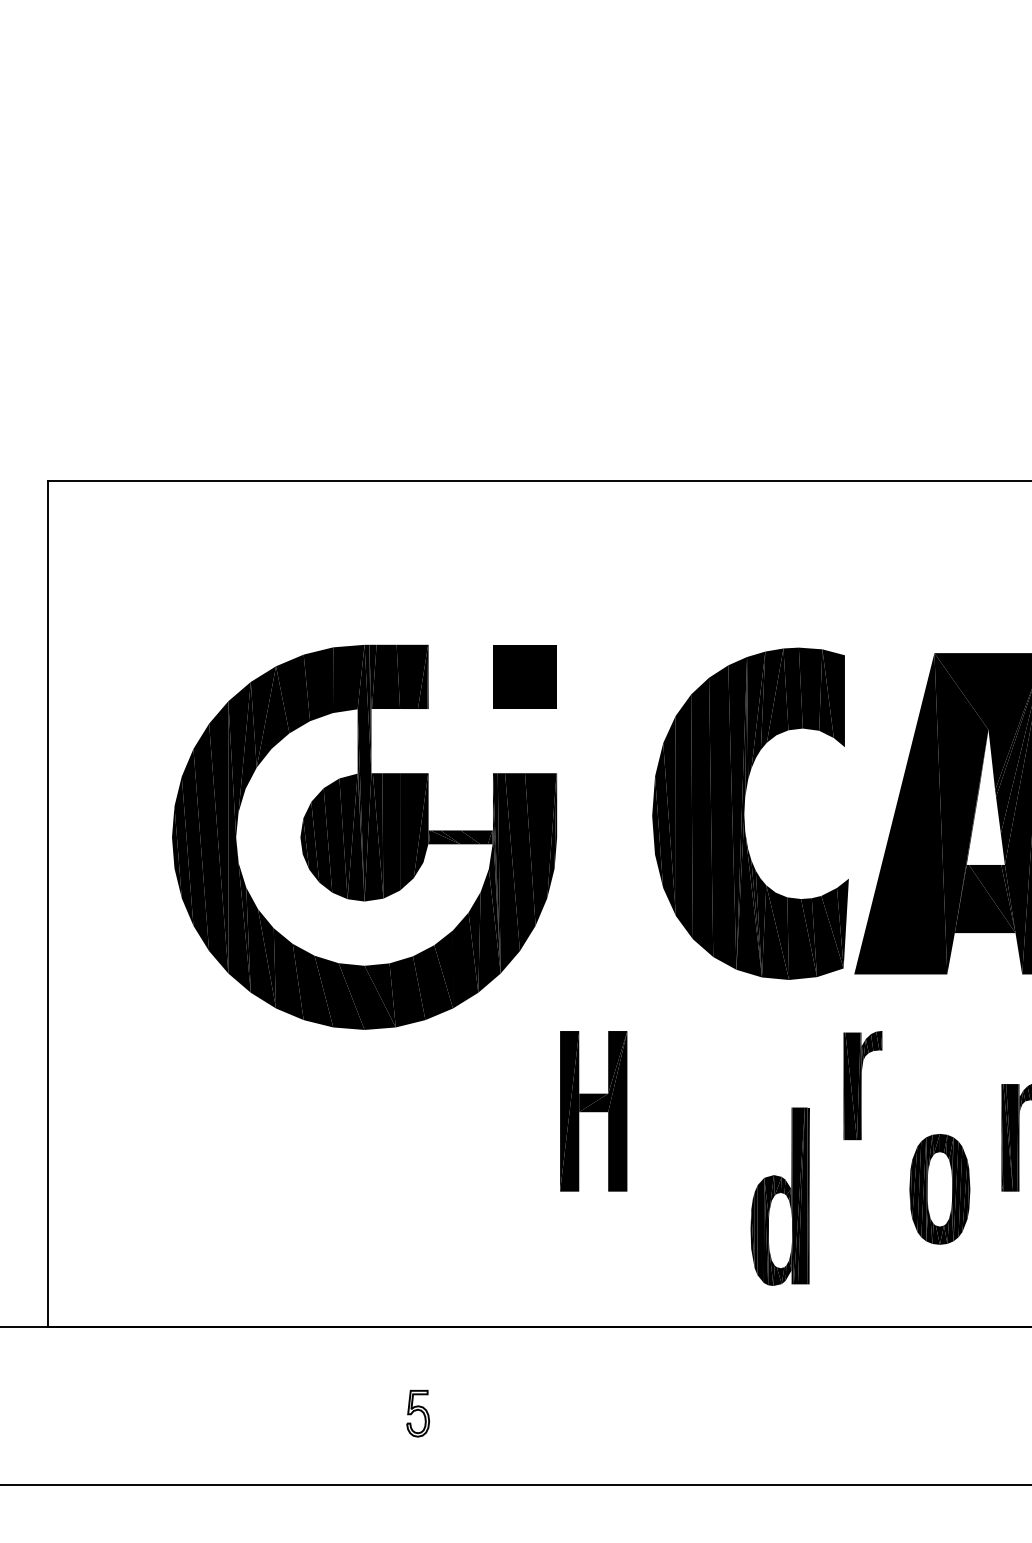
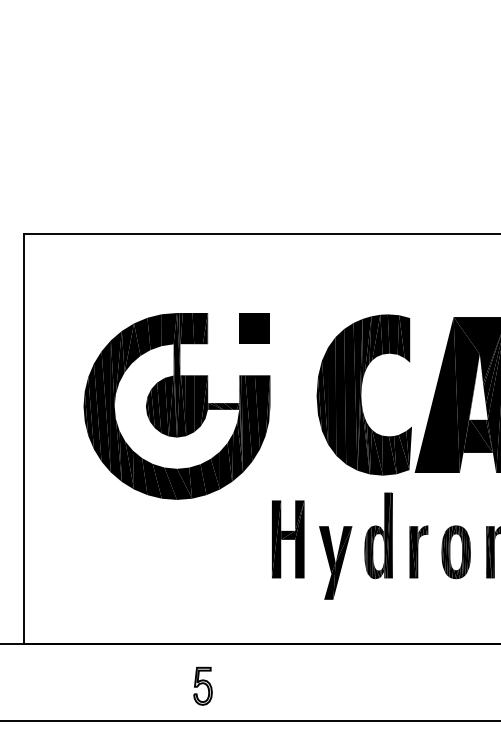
part: (862, 1084) -> (418, 551), moved
part: (691, 1158) -> (335, 562), added
part: (938, 1189) -> (455, 552), moved
part: (779, 1195) -> (378, 535), moved
part: (417, 1412) -> (202, 685), size x1.67

